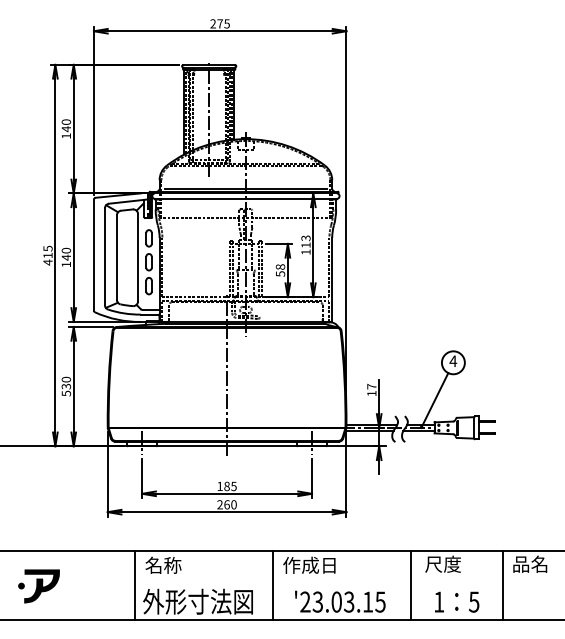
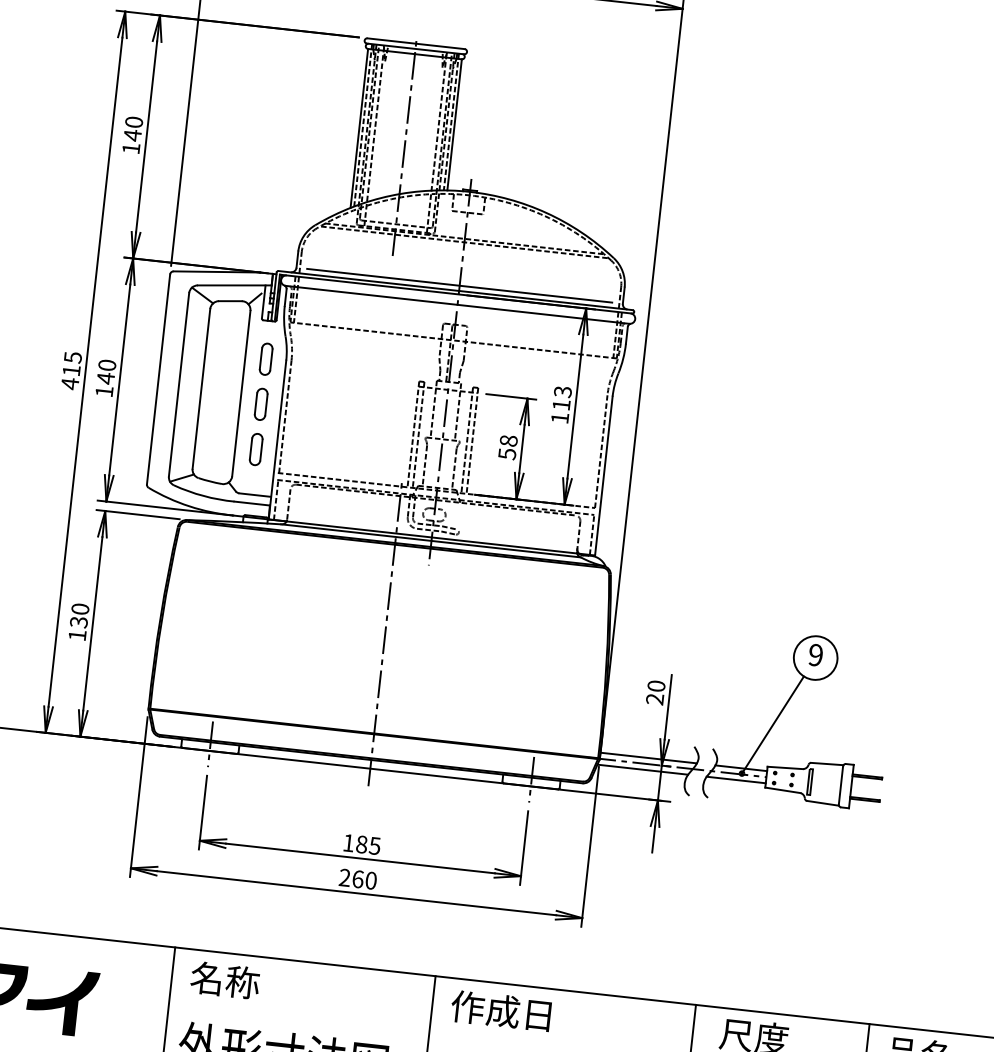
text: (453, 361) -> (816, 655), 4 -> 9
text: (371, 389) -> (655, 691), 17 -> 20
text: (66, 393) -> (77, 635), 530 -> 130
fill: (79, 585) -> (62, 1001), added

